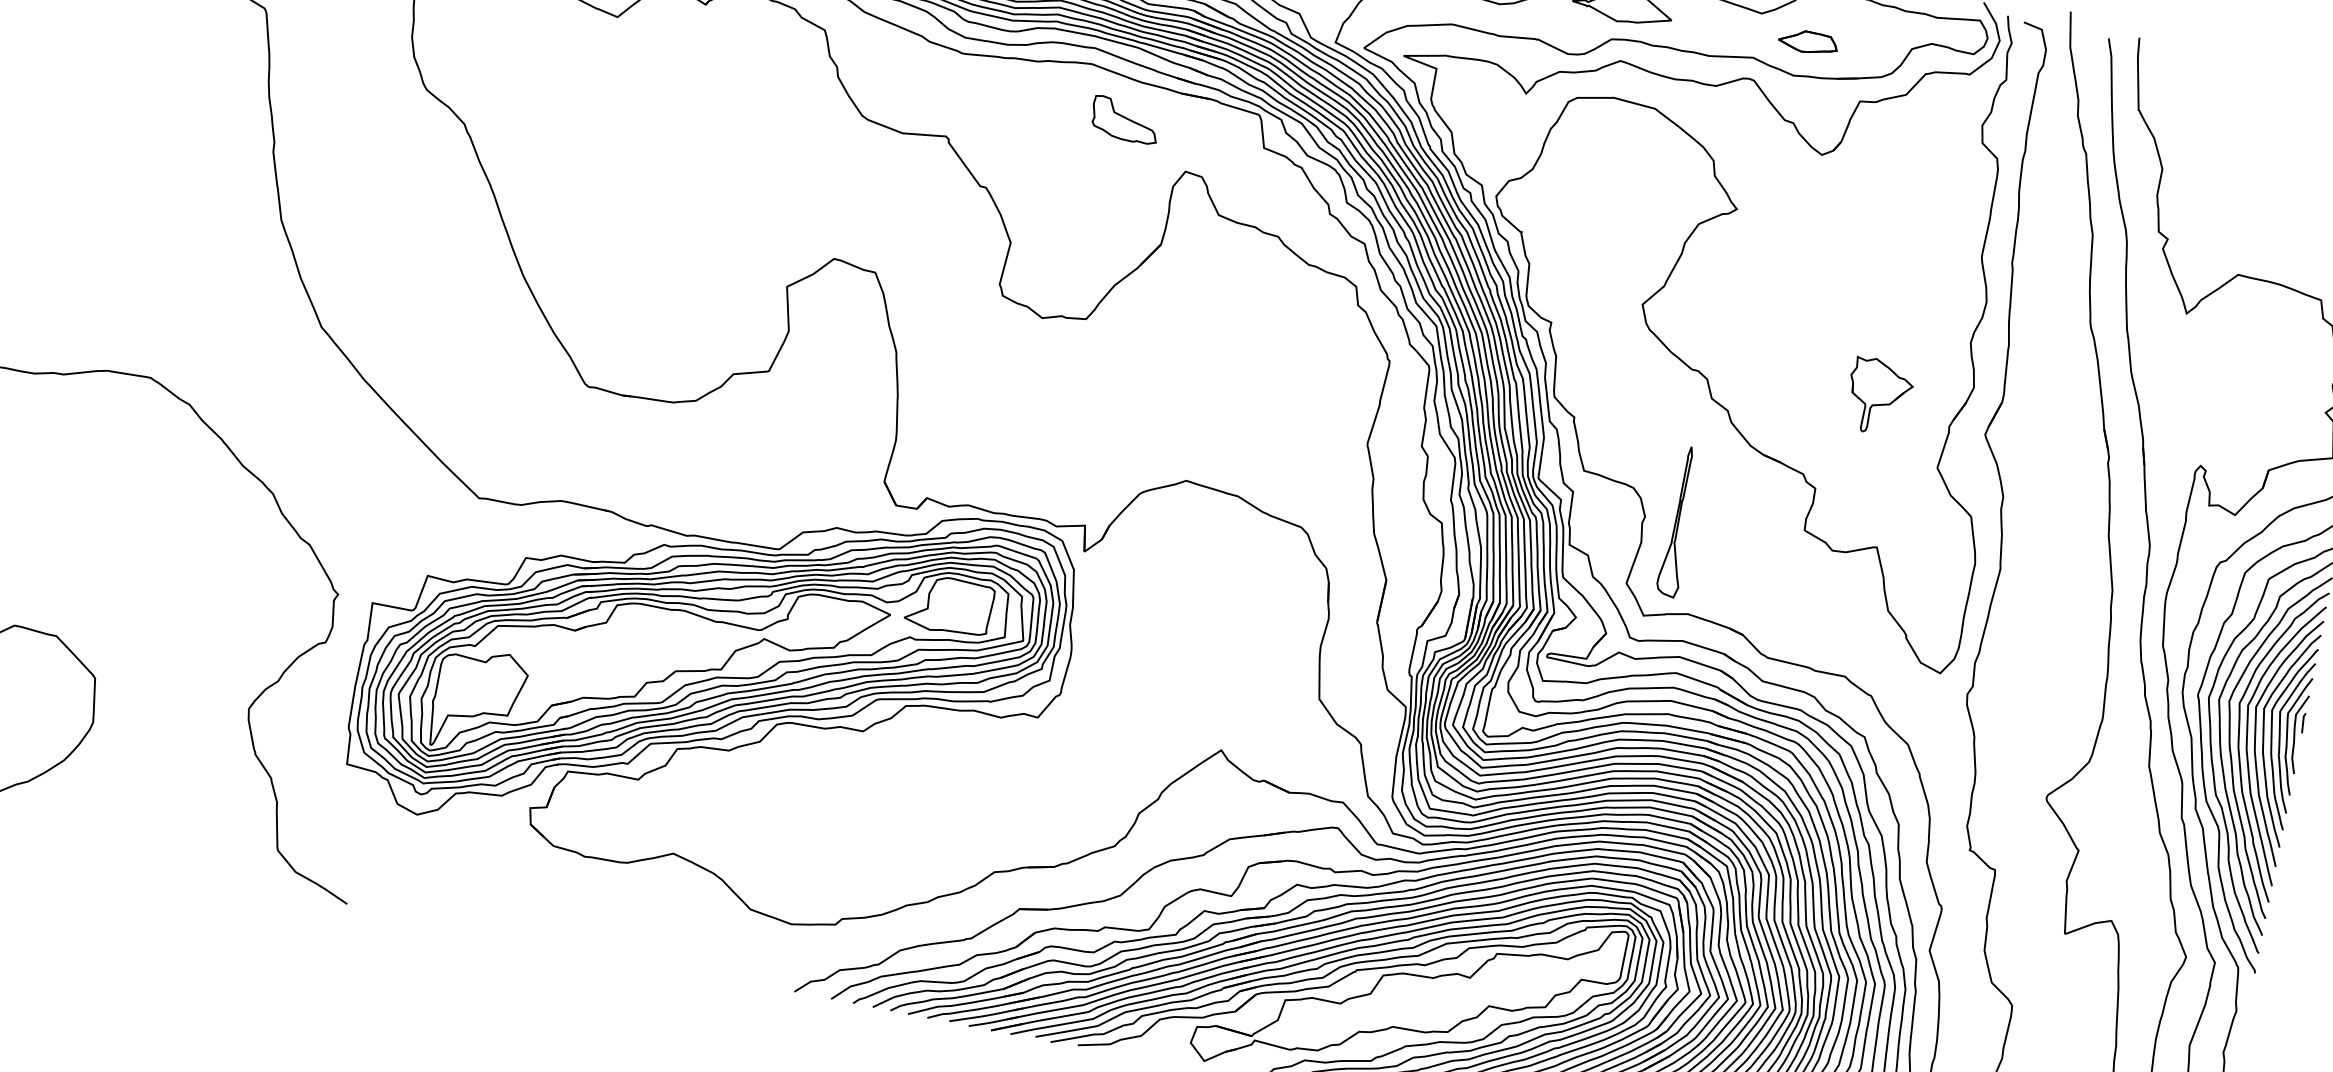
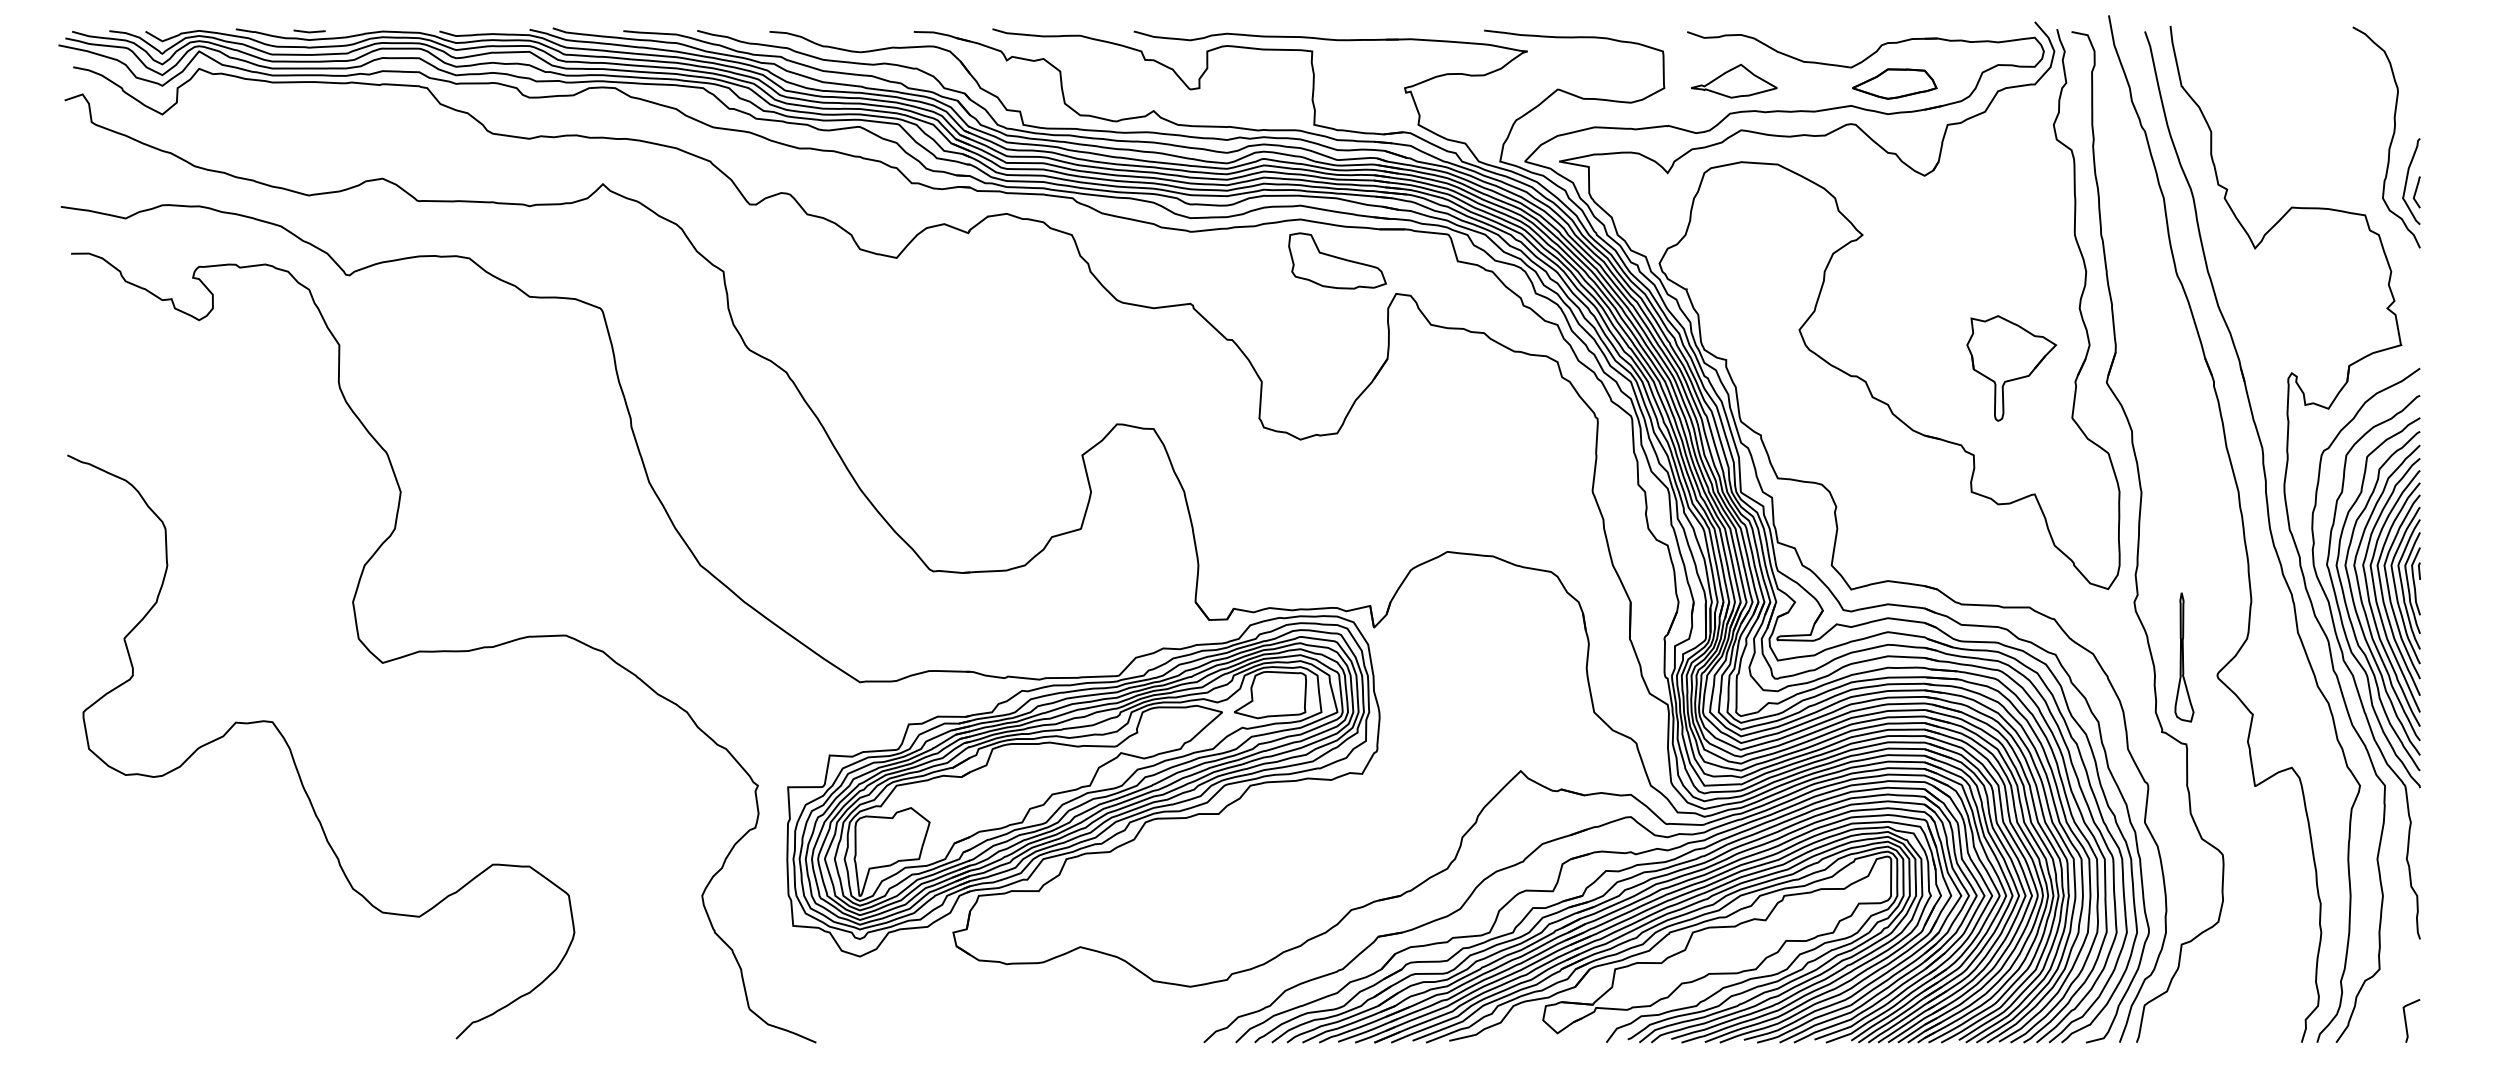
part: (1808, 41) -> (1894, 83), size x1.67
part: (1125, 119) -> (1337, 260), size x1.67
part: (1878, 396) -> (2011, 368), size x1.67
part: (1680, 522) -> (2184, 657), moved

